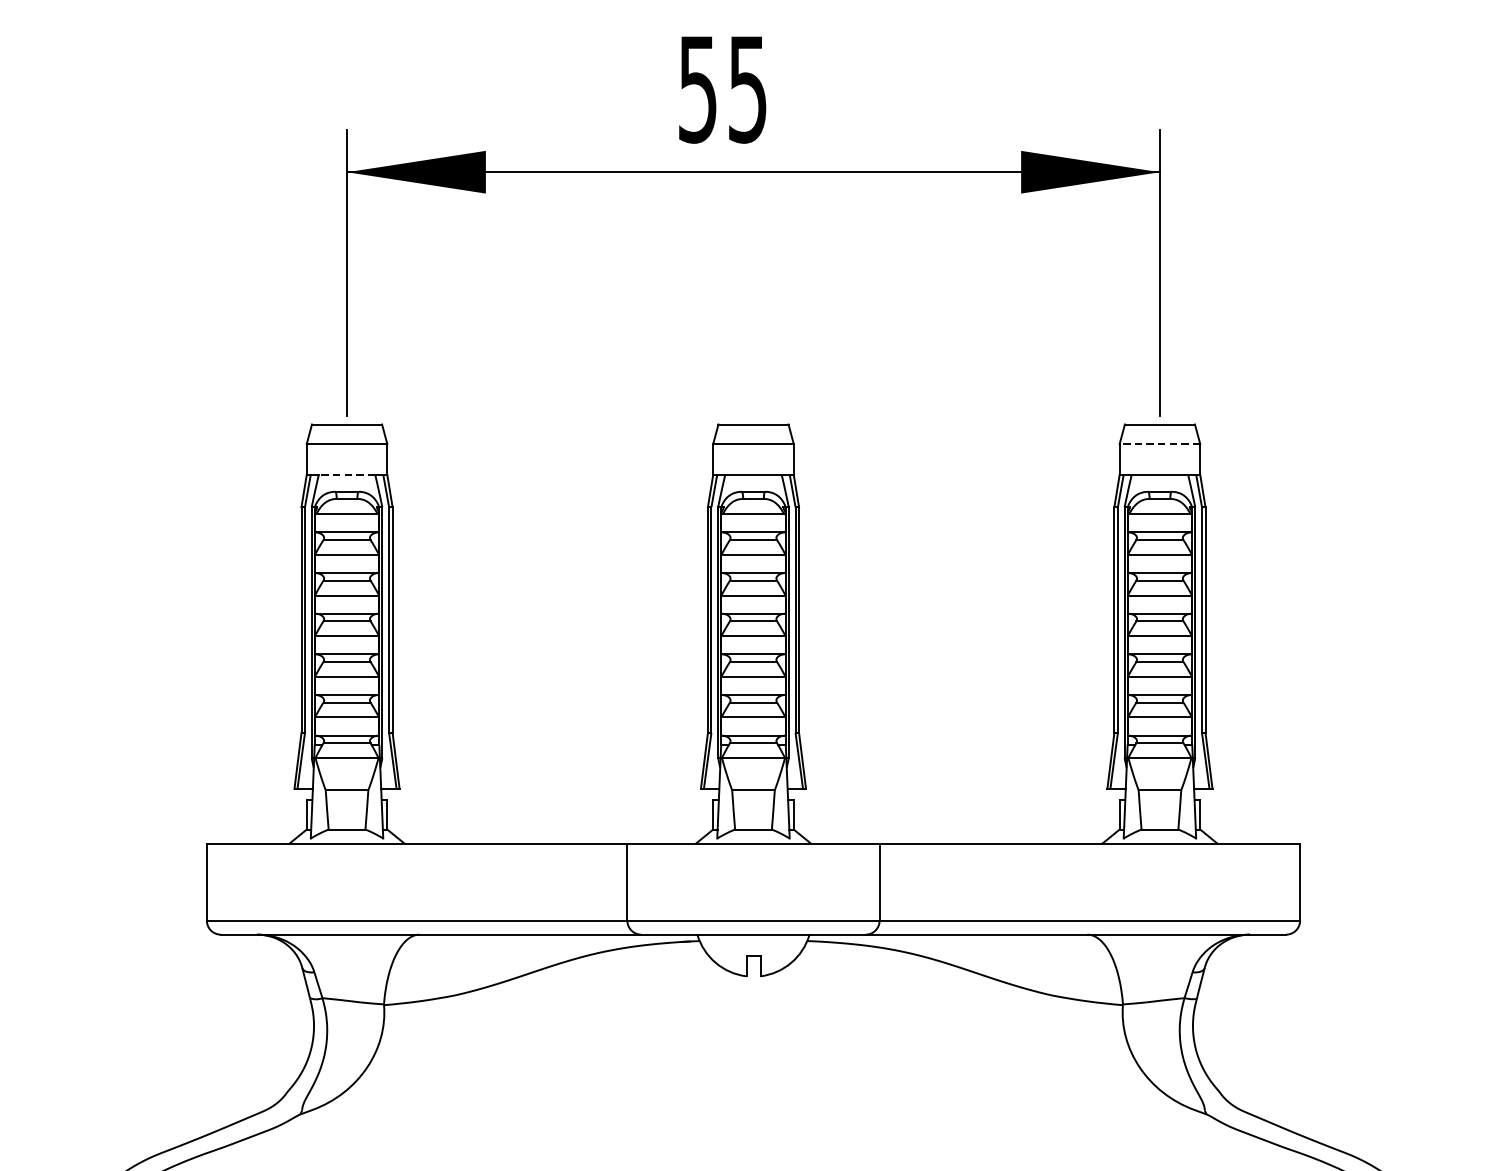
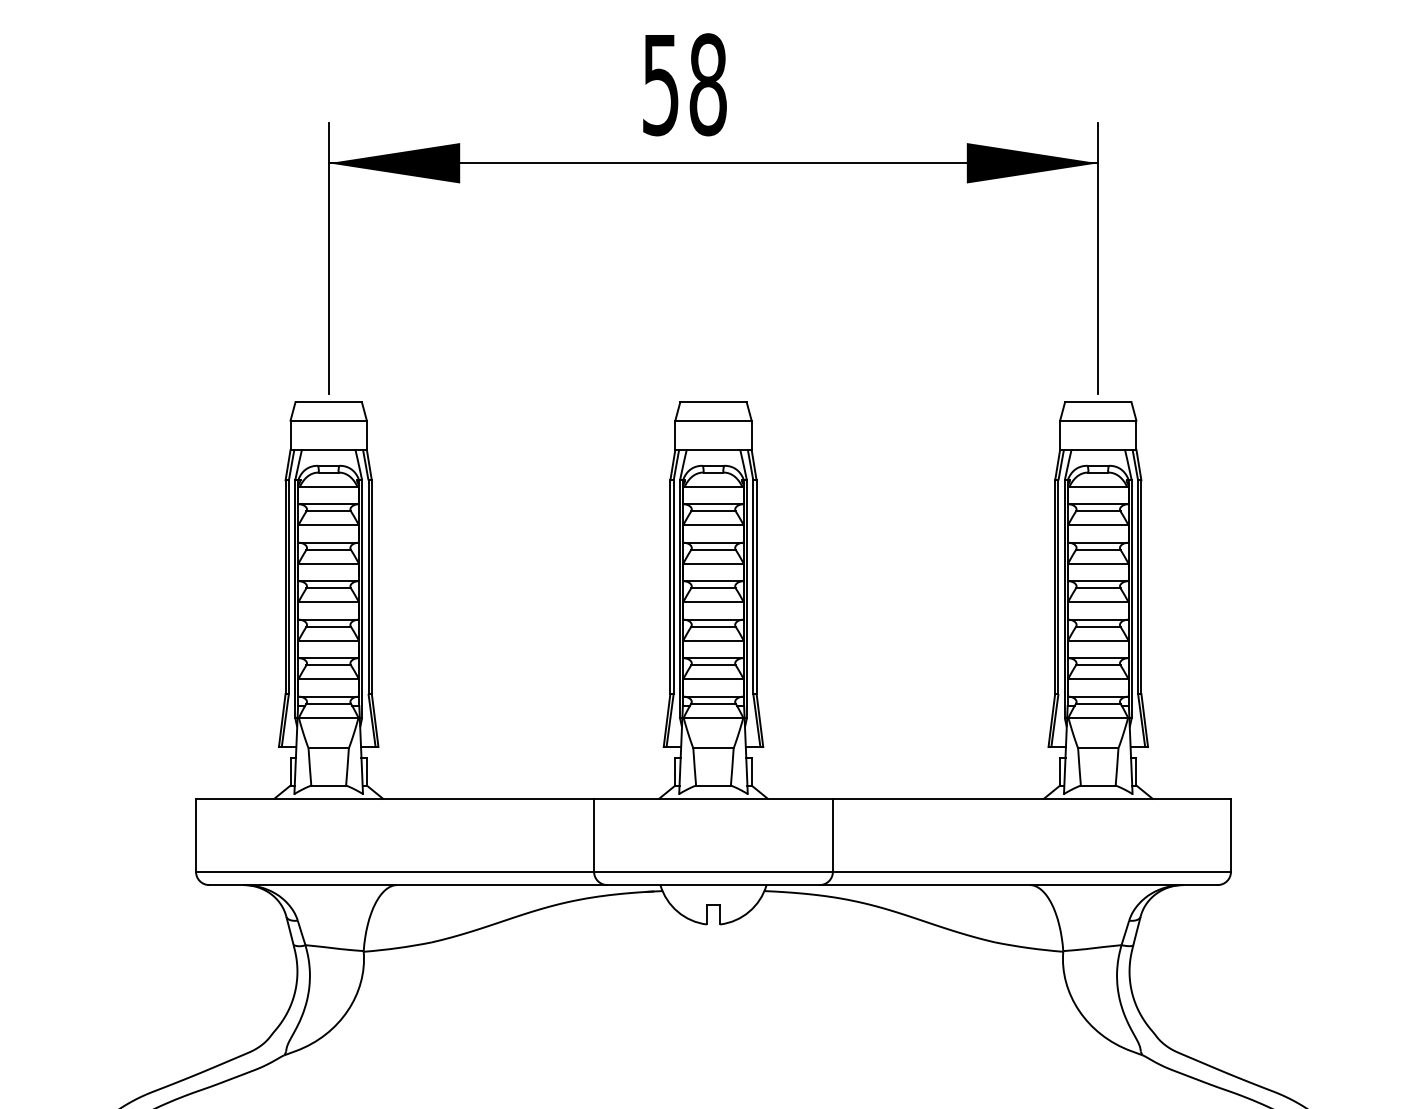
text: (747, 89) -> (707, 84), 55 -> 58
line: (1159, 443) -> (1097, 420), dashed -> solid
line: (346, 474) -> (328, 449), dashed -> solid

